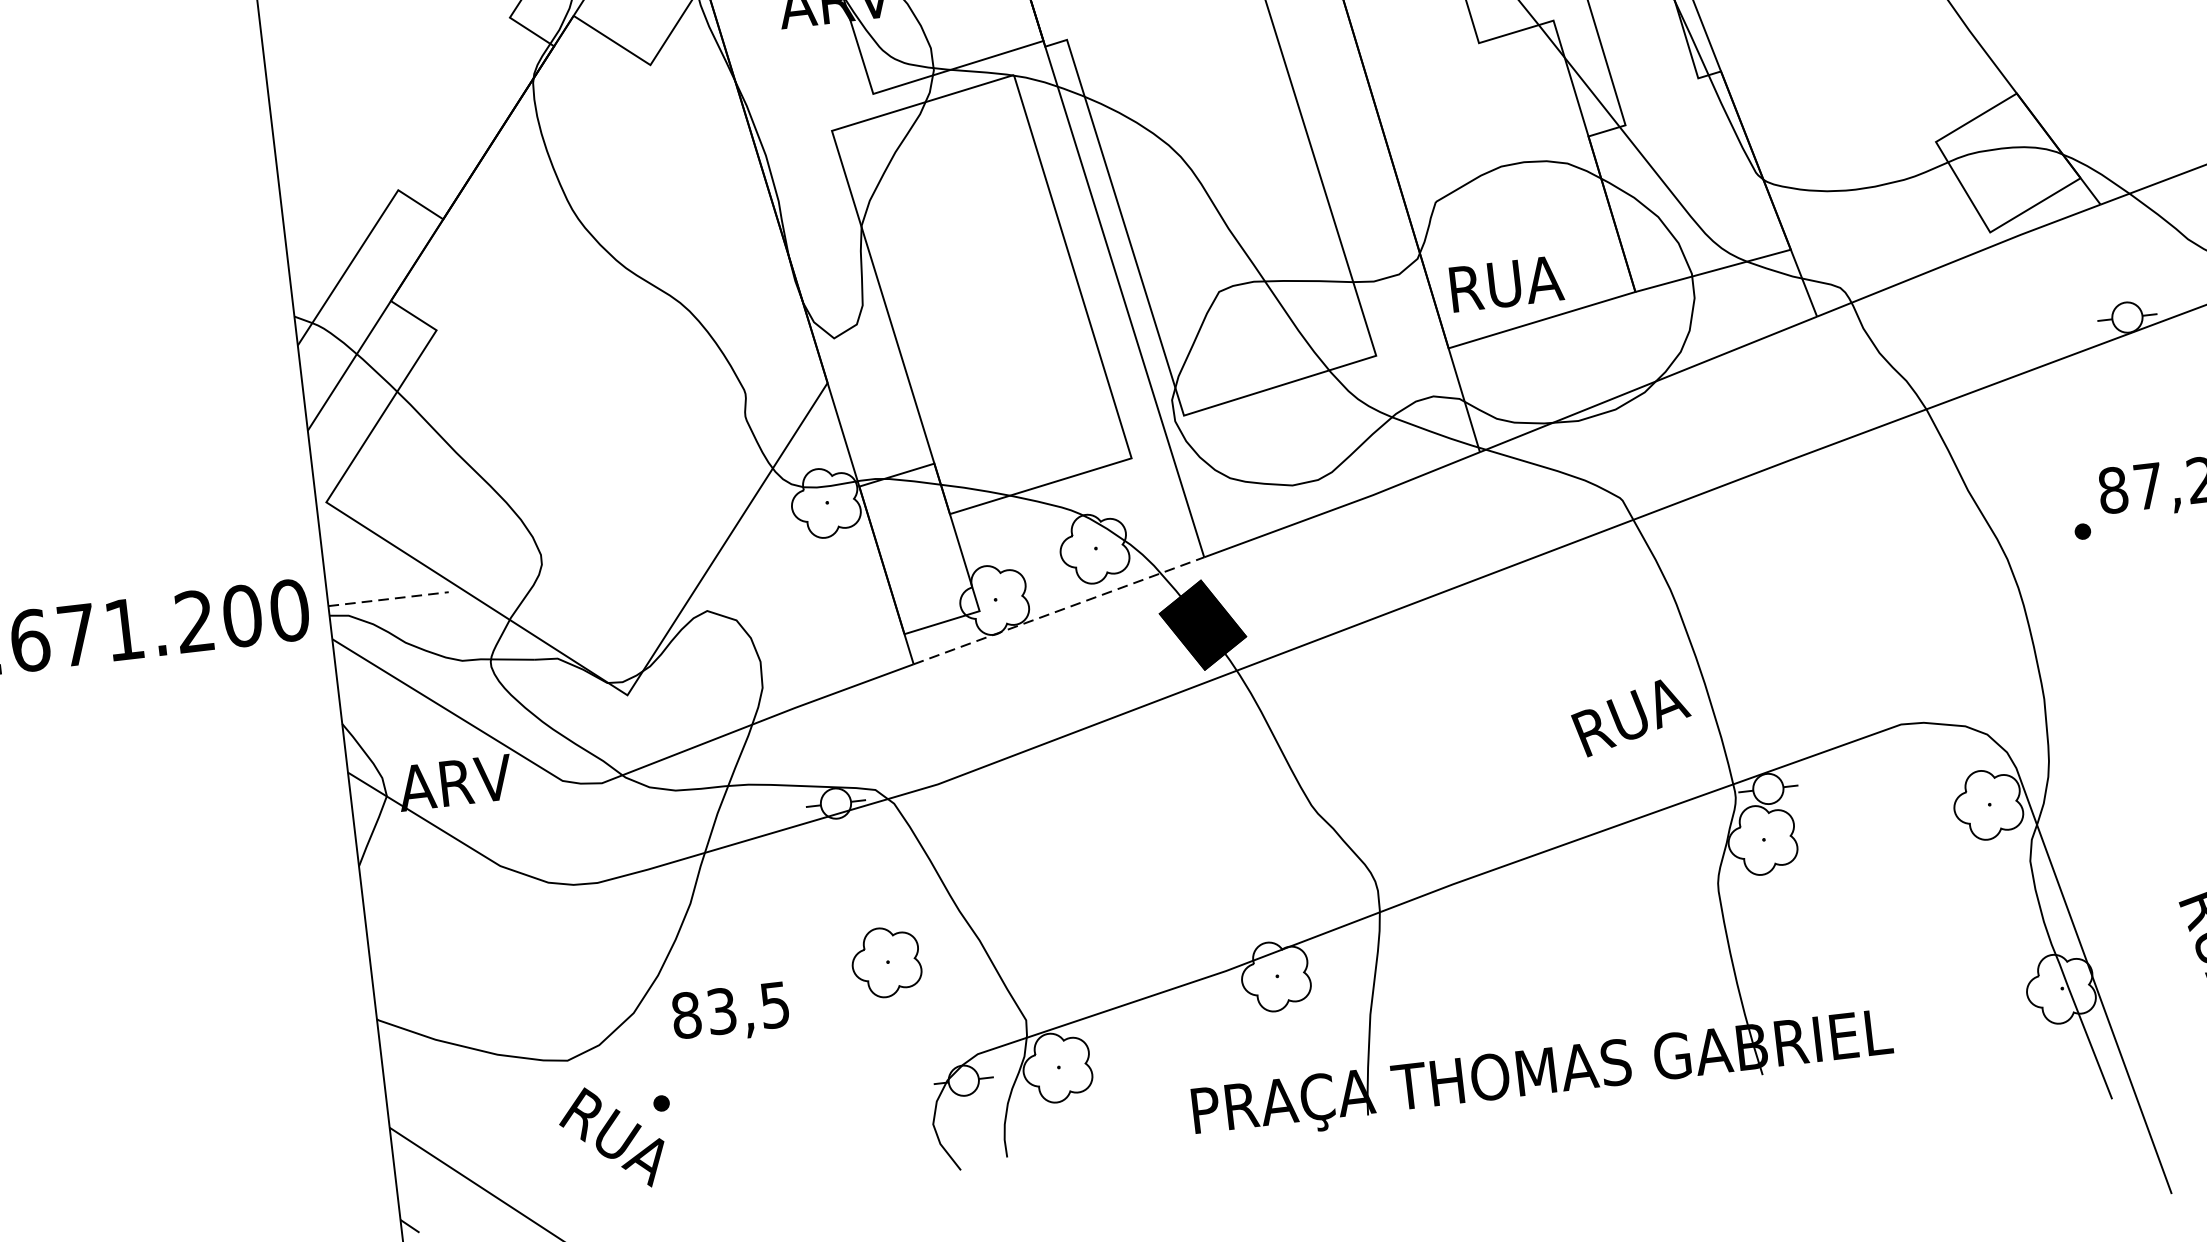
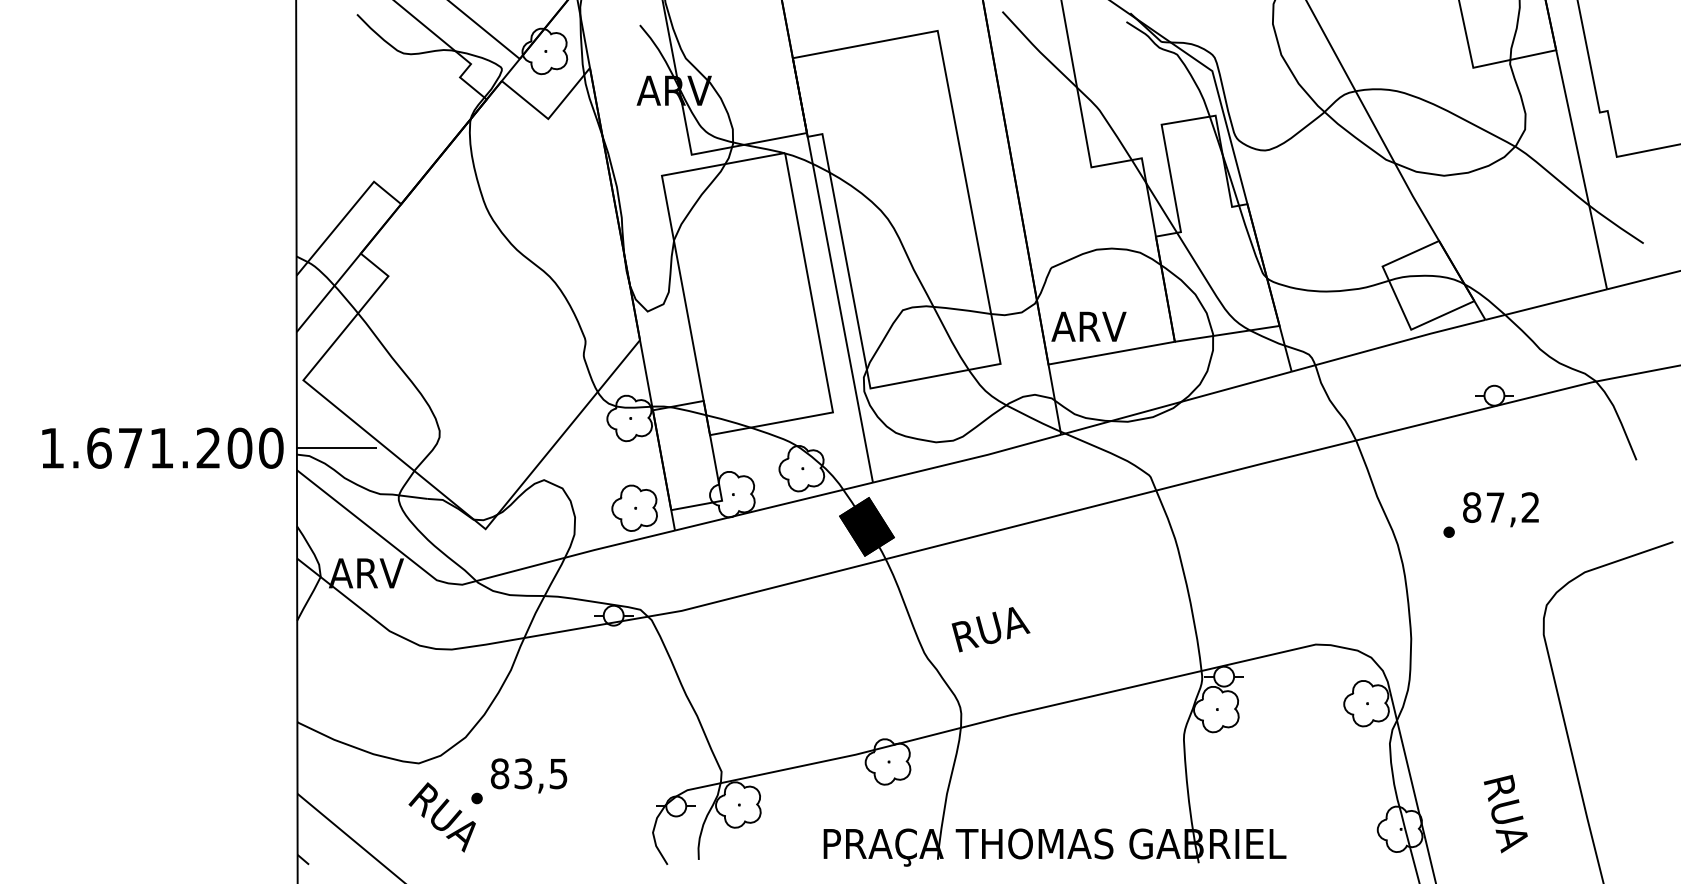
text: (1503, 283) -> (1089, 326), RUA -> ARV
line: (388, 599) -> (336, 448), dashed -> solid
line: (1058, 610) -> (773, 506), dashed -> solid
text: (1630, 717) -> (990, 629), moved
part: (886, 961) -> (634, 507), moved
text: (729, 1012) -> (528, 775), moved

